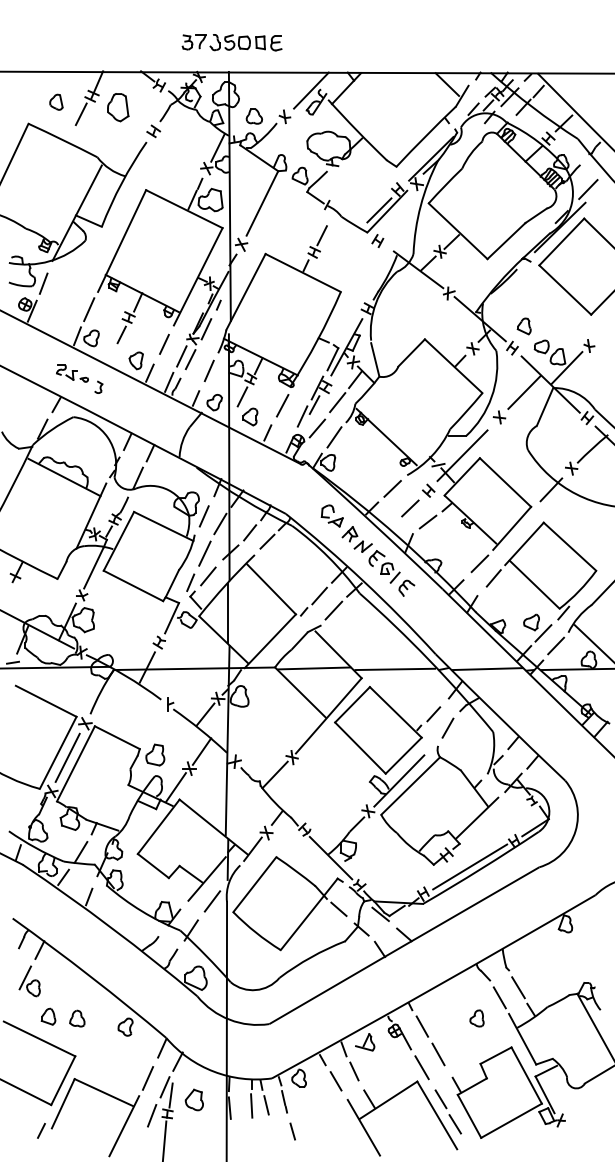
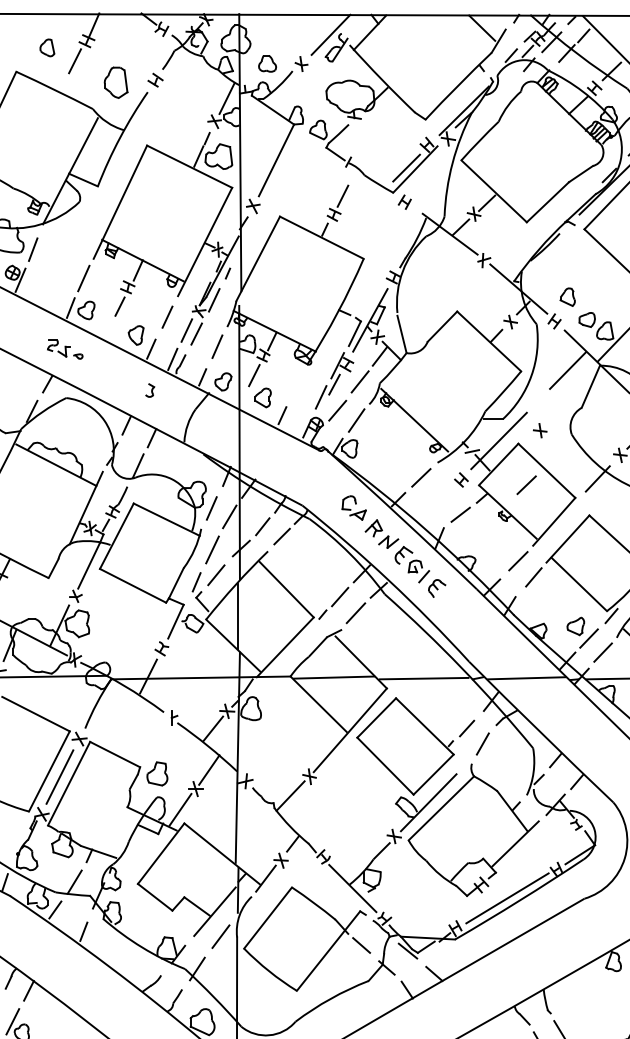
part: (118, 107) -> (116, 82), moved
part: (98, 386) -> (149, 389), moved
line: (282, 405) -> (298, 385), removed
part: (499, 417) -> (540, 430), moved
line: (410, 508) -> (526, 485), moved

